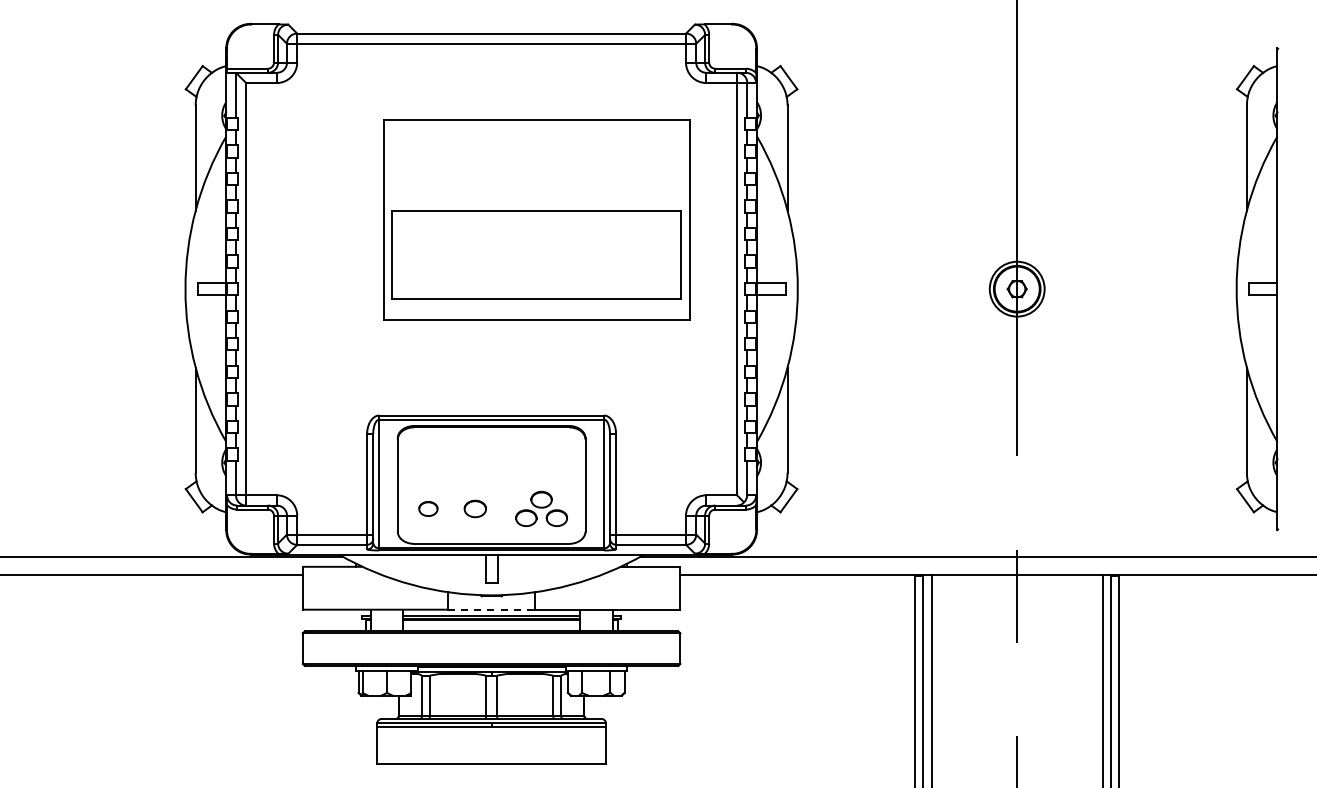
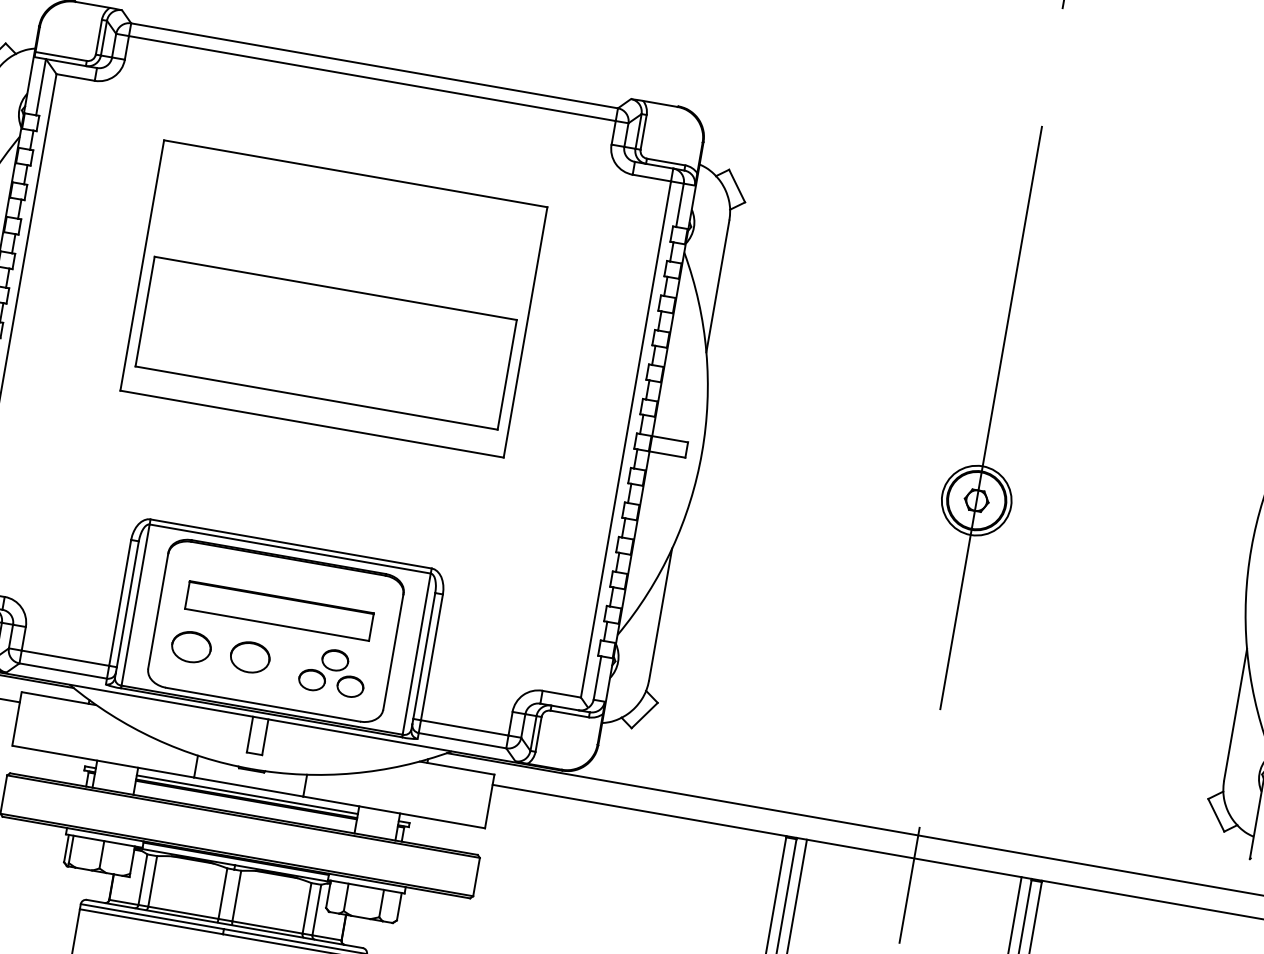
part: (536, 219) -> (333, 298), moved
part: (491, 468) -> (279, 610), added
part: (428, 508) -> (191, 646), size x1.67
part: (475, 508) -> (250, 656), size x1.43
line: (491, 609) -> (248, 786), dashed -> solid

